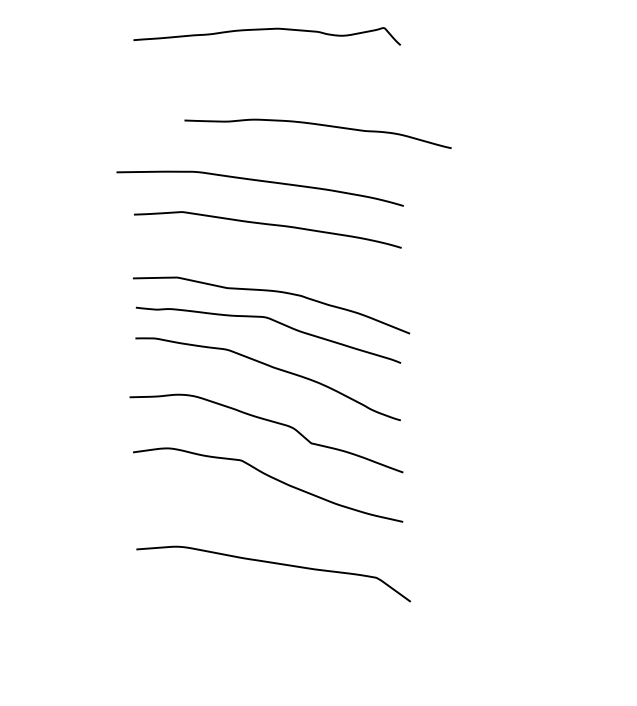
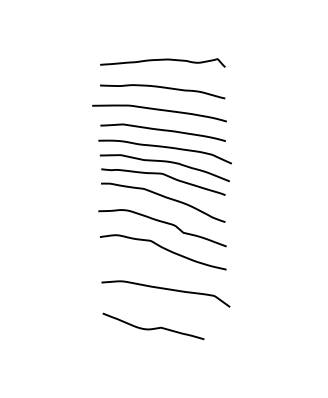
curve: (266, 30) -> (162, 60), moved
curve: (317, 126) -> (162, 88), moved
curve: (275, 263) -> (166, 148), added
curve: (249, 645) -> (154, 327), added

